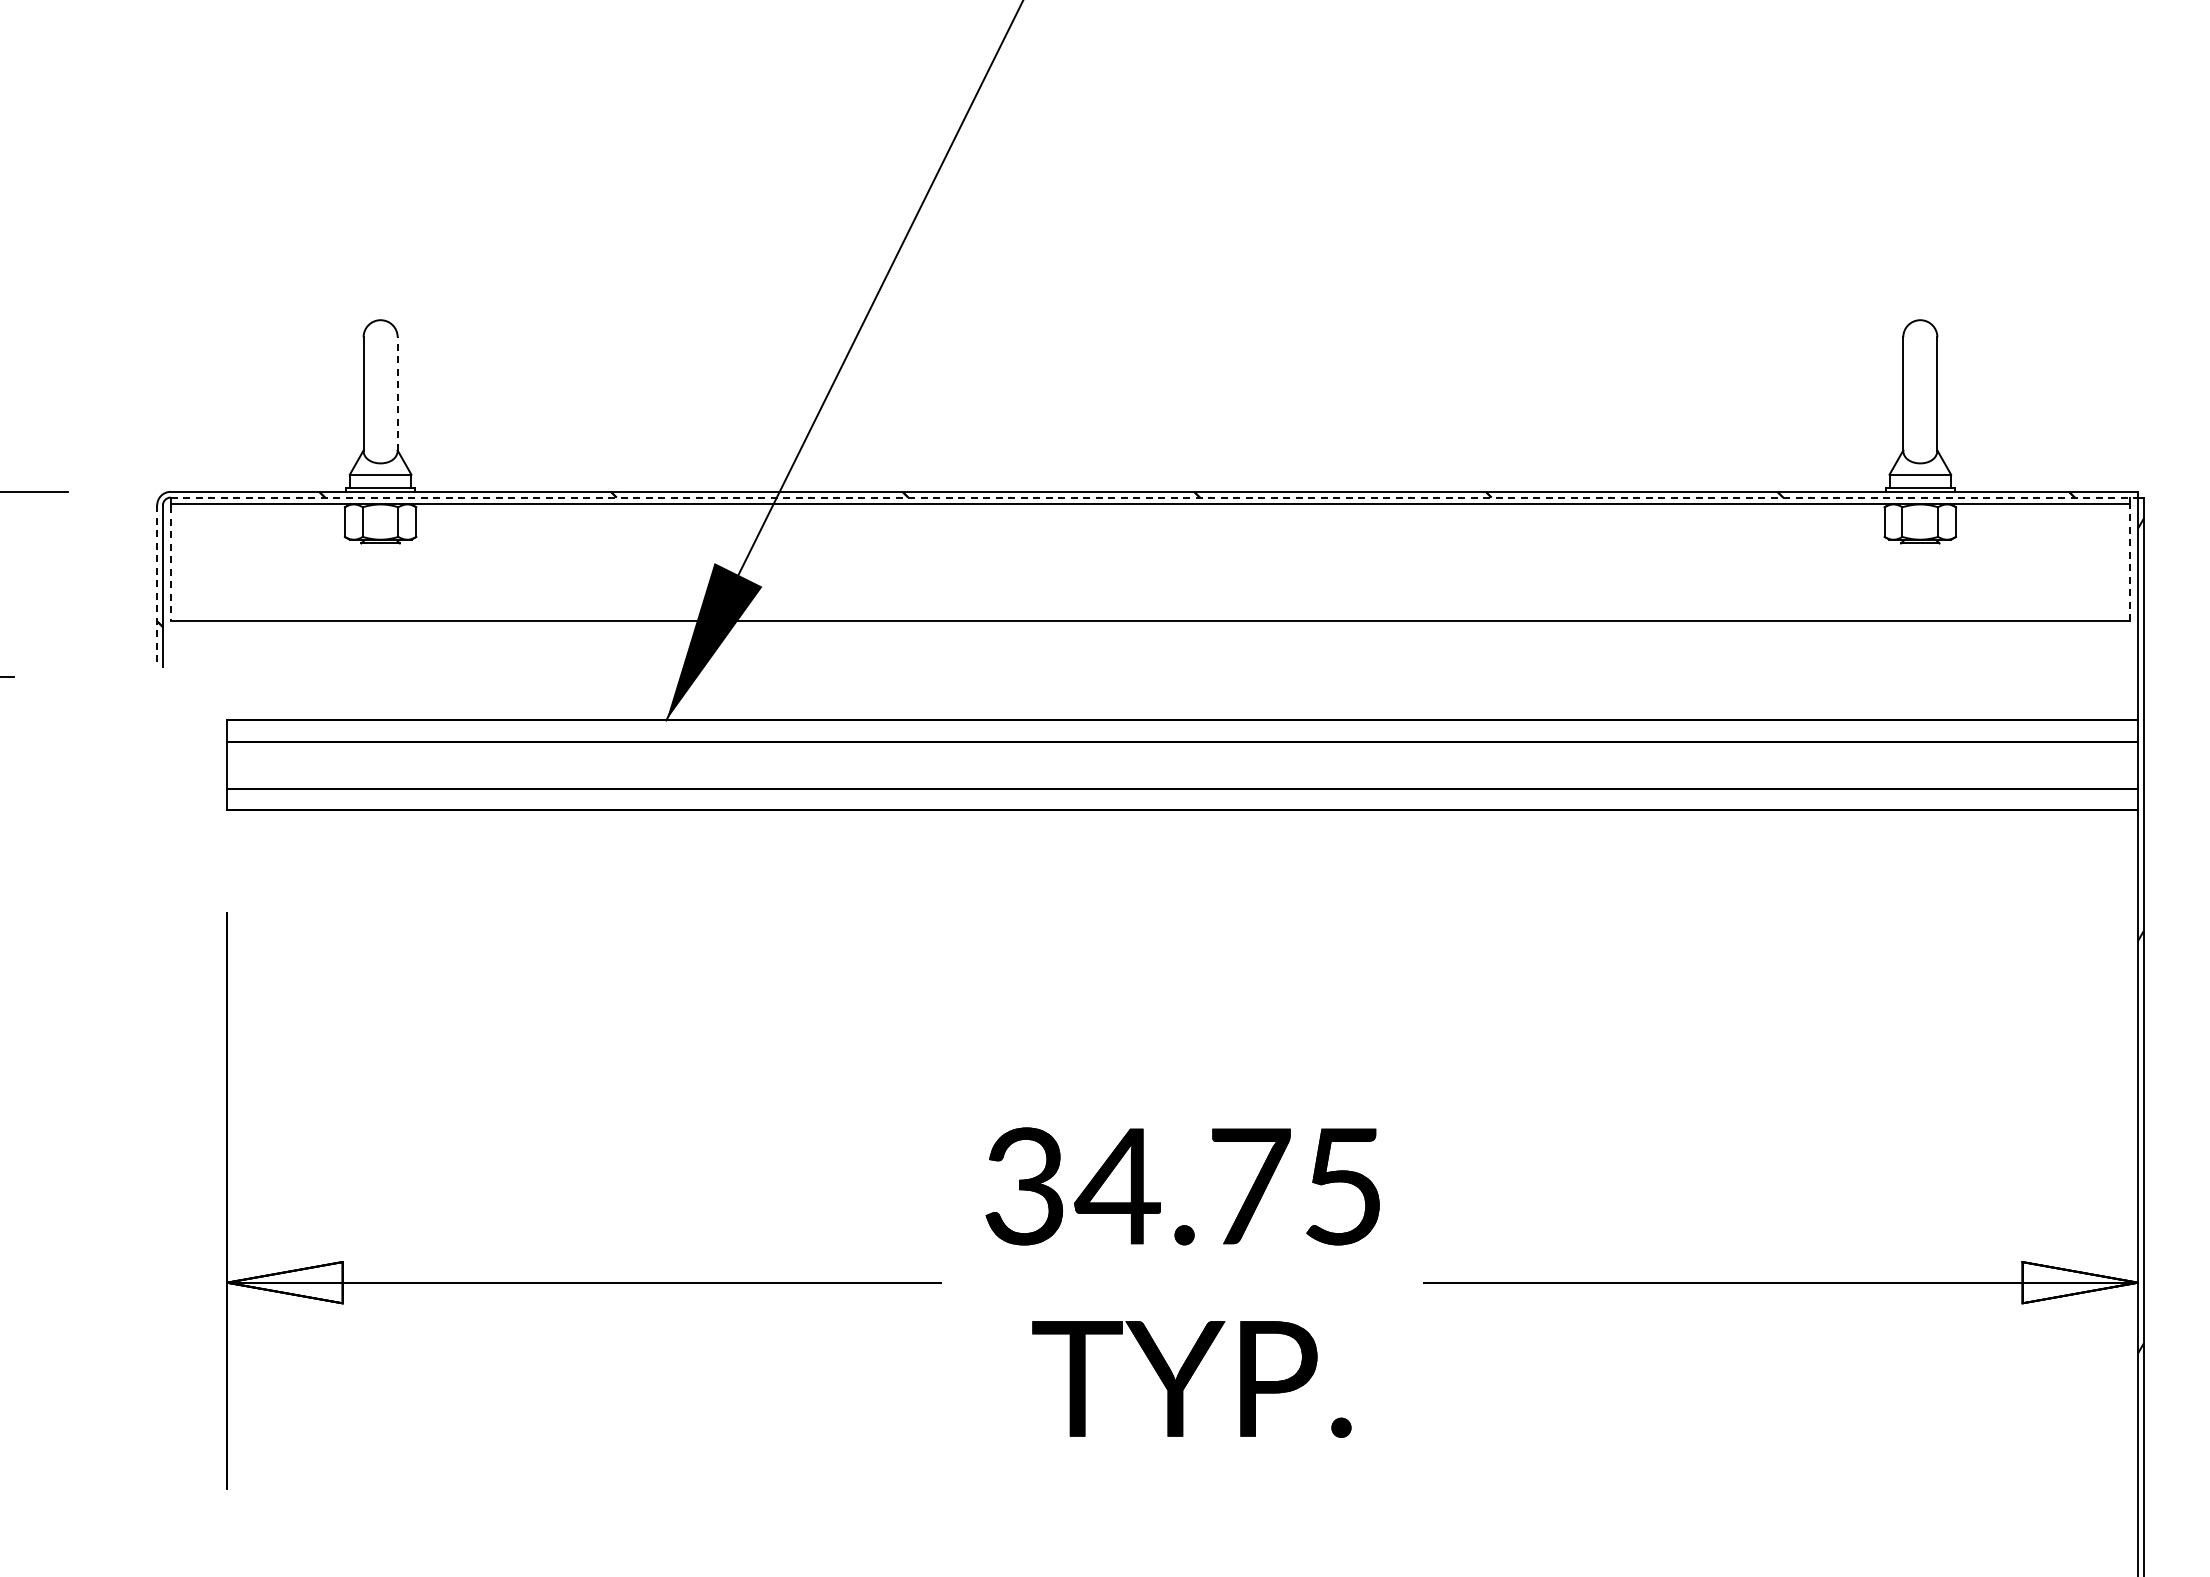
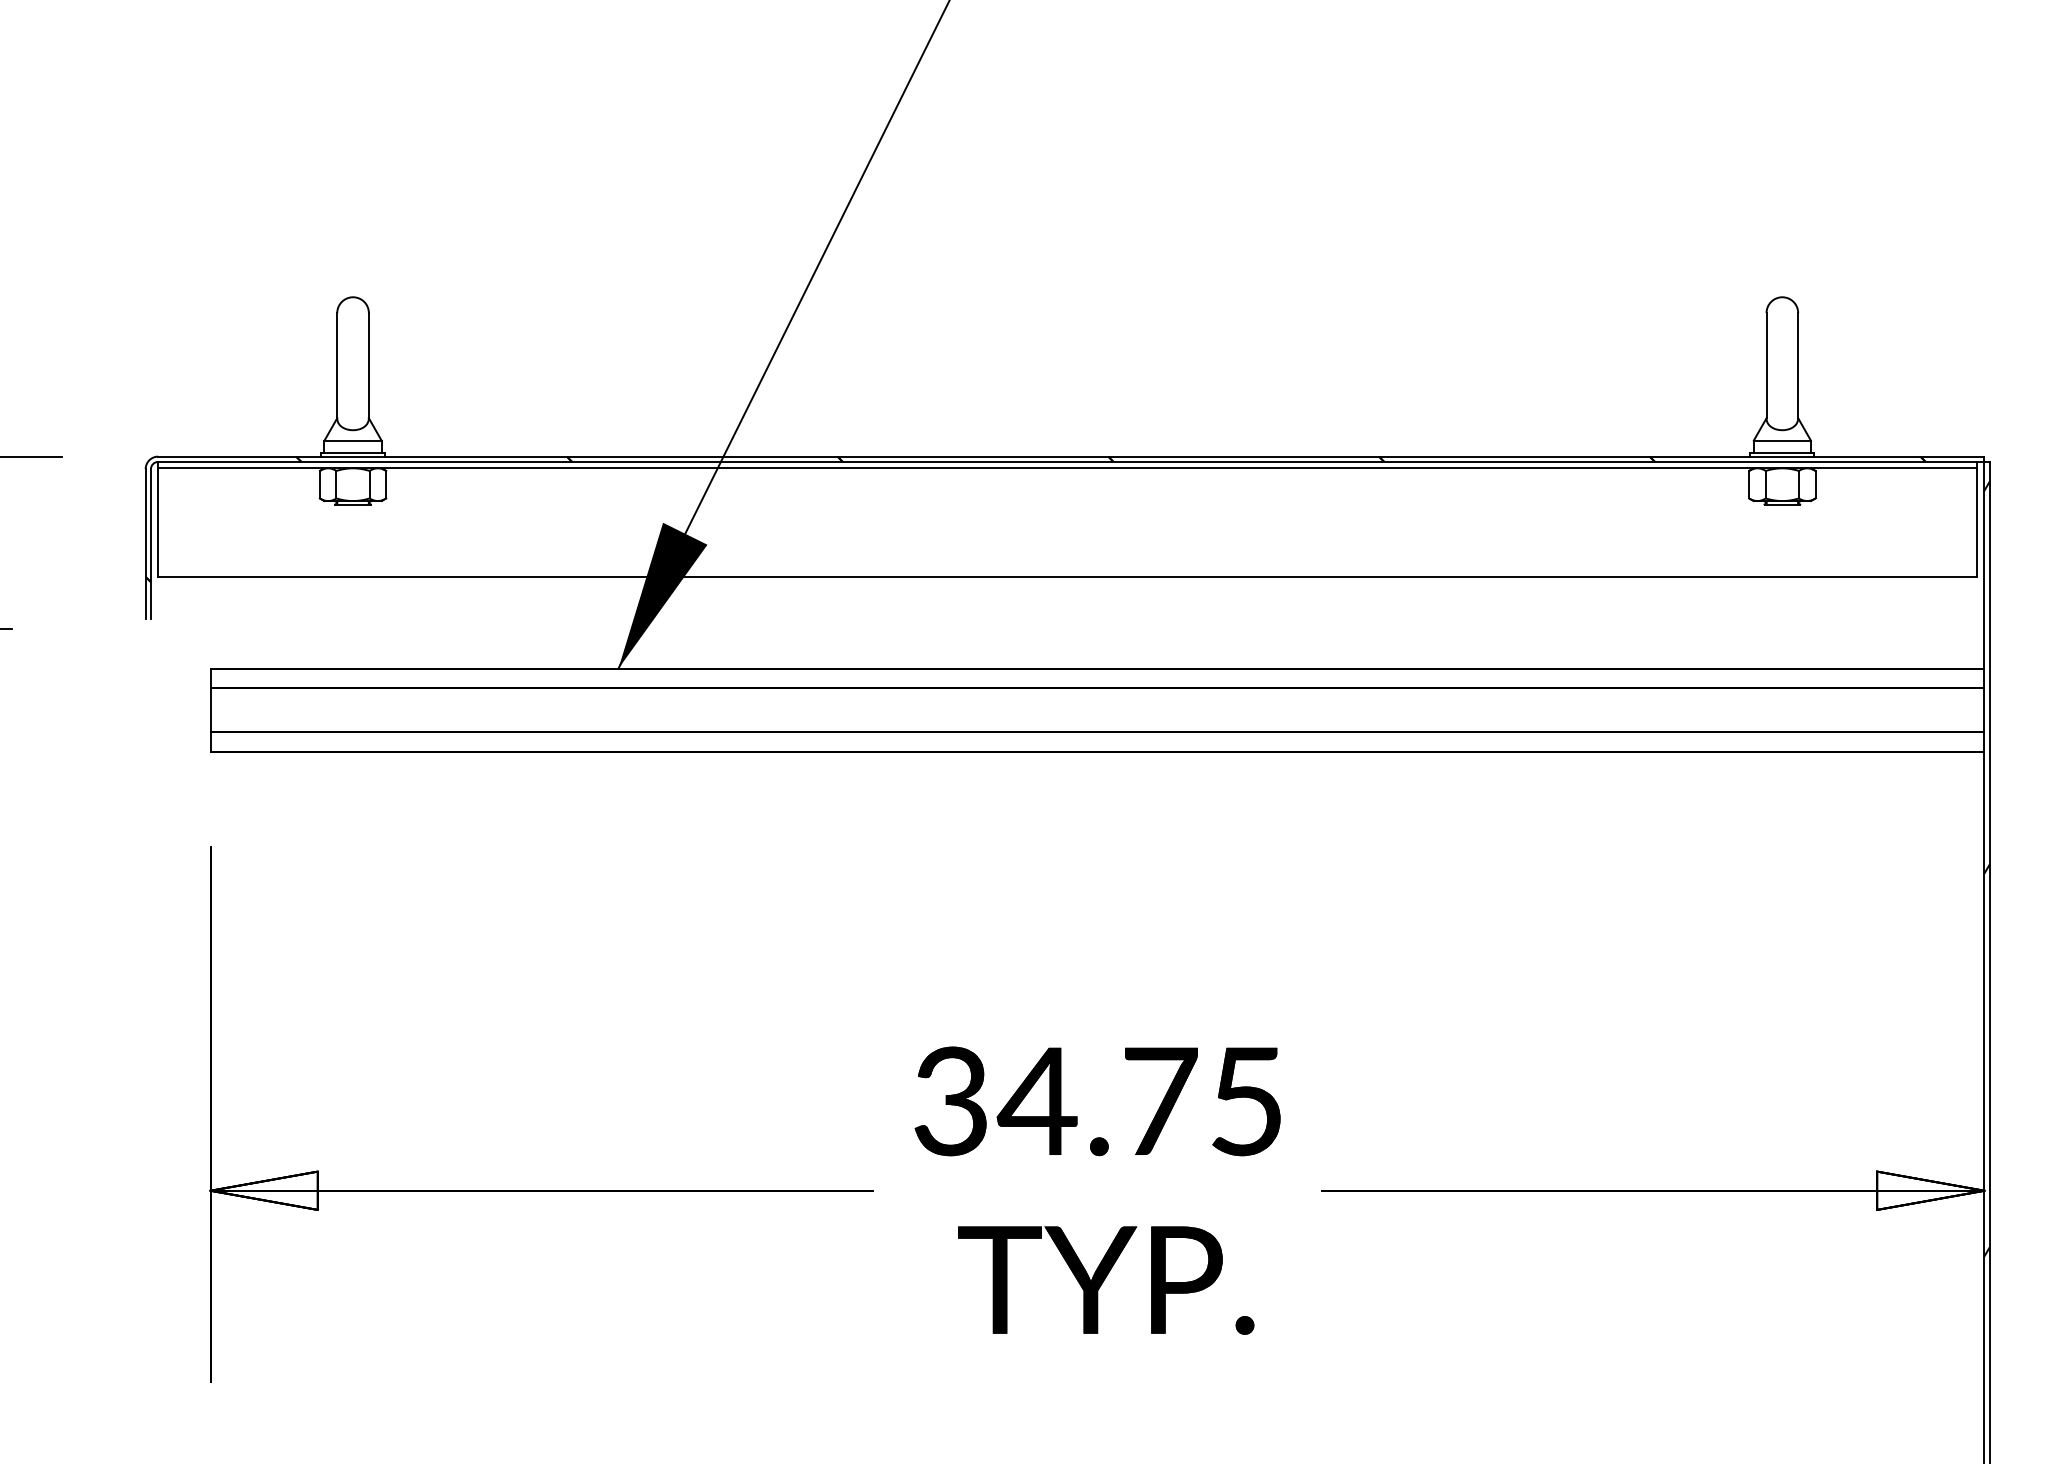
line: (397, 393) -> (368, 365), dashed -> solid
line: (1154, 497) -> (1071, 461), dashed -> solid
line: (170, 563) -> (158, 523), dashed -> solid
line: (2129, 563) -> (1976, 523), dashed -> solid
line: (157, 585) -> (145, 543), dashed -> solid

